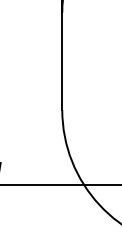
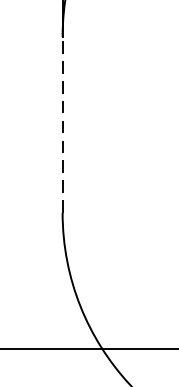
line: (62, 61) -> (62, 125), solid -> dashed

